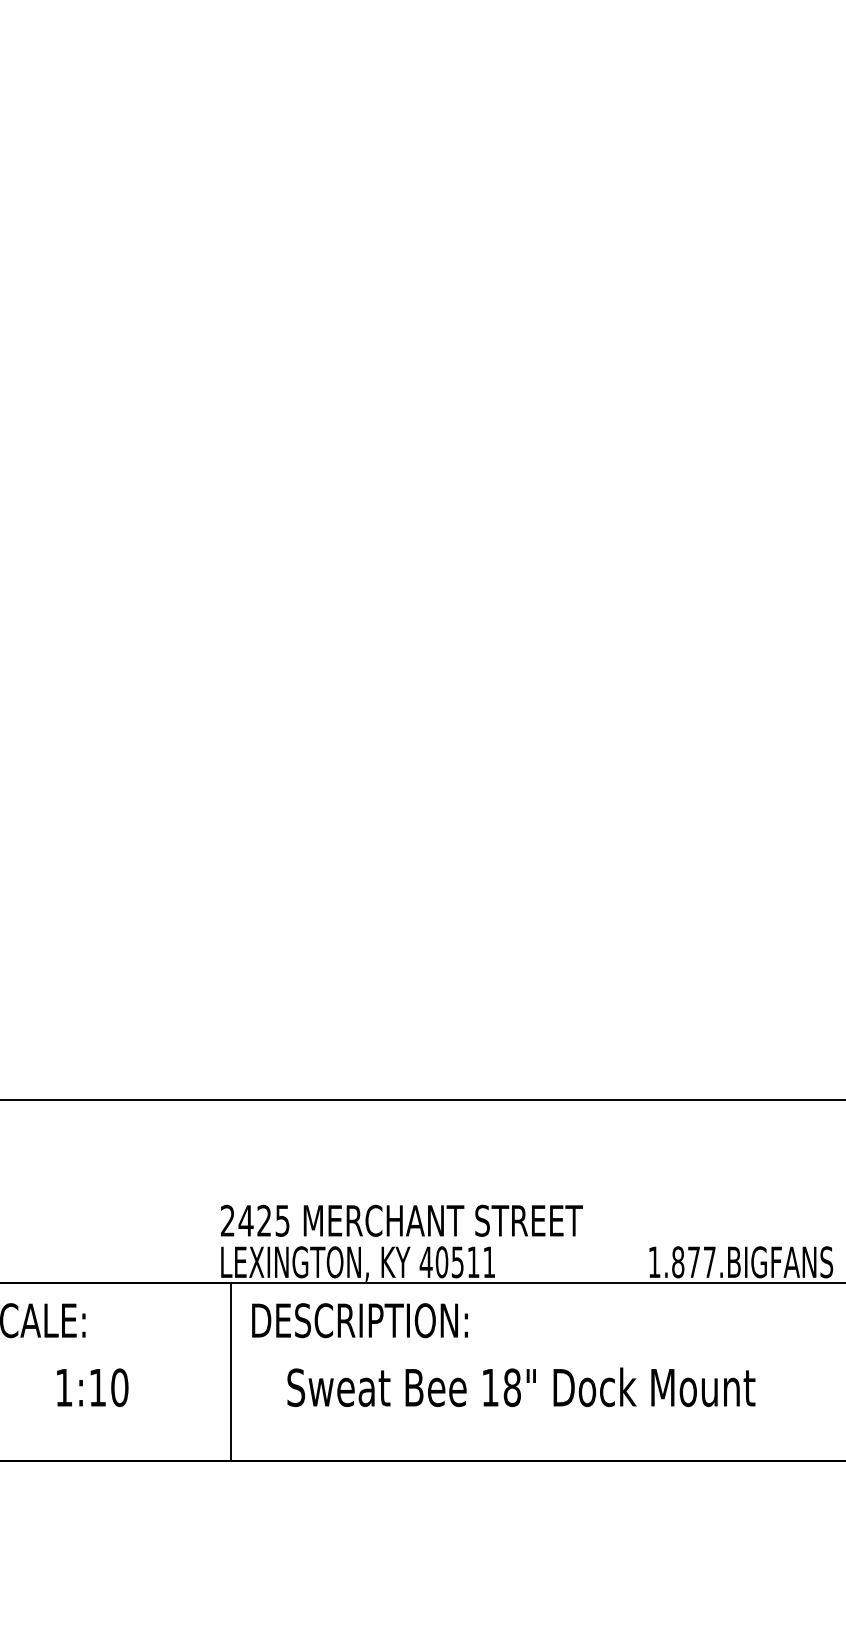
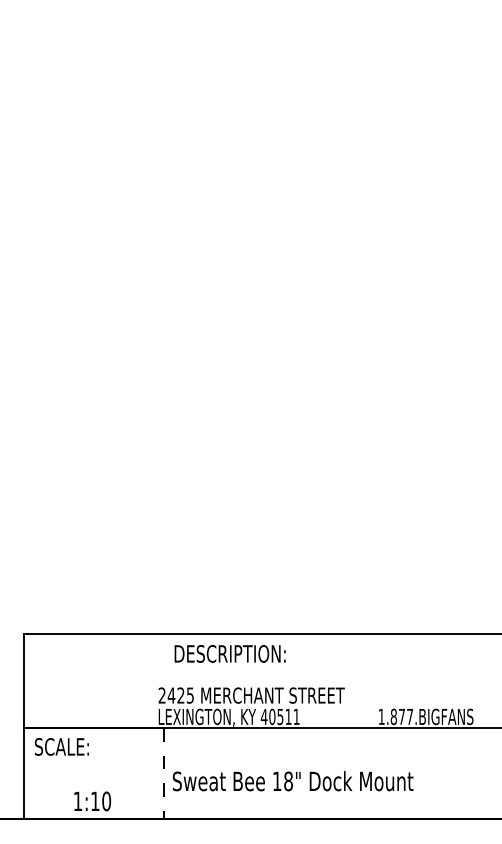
text: (358, 1319) -> (229, 653), moved
line: (230, 1372) -> (163, 773), solid -> dashed
part: (92, 1387) -> (92, 801), moved
text: (520, 1387) -> (292, 781), moved

